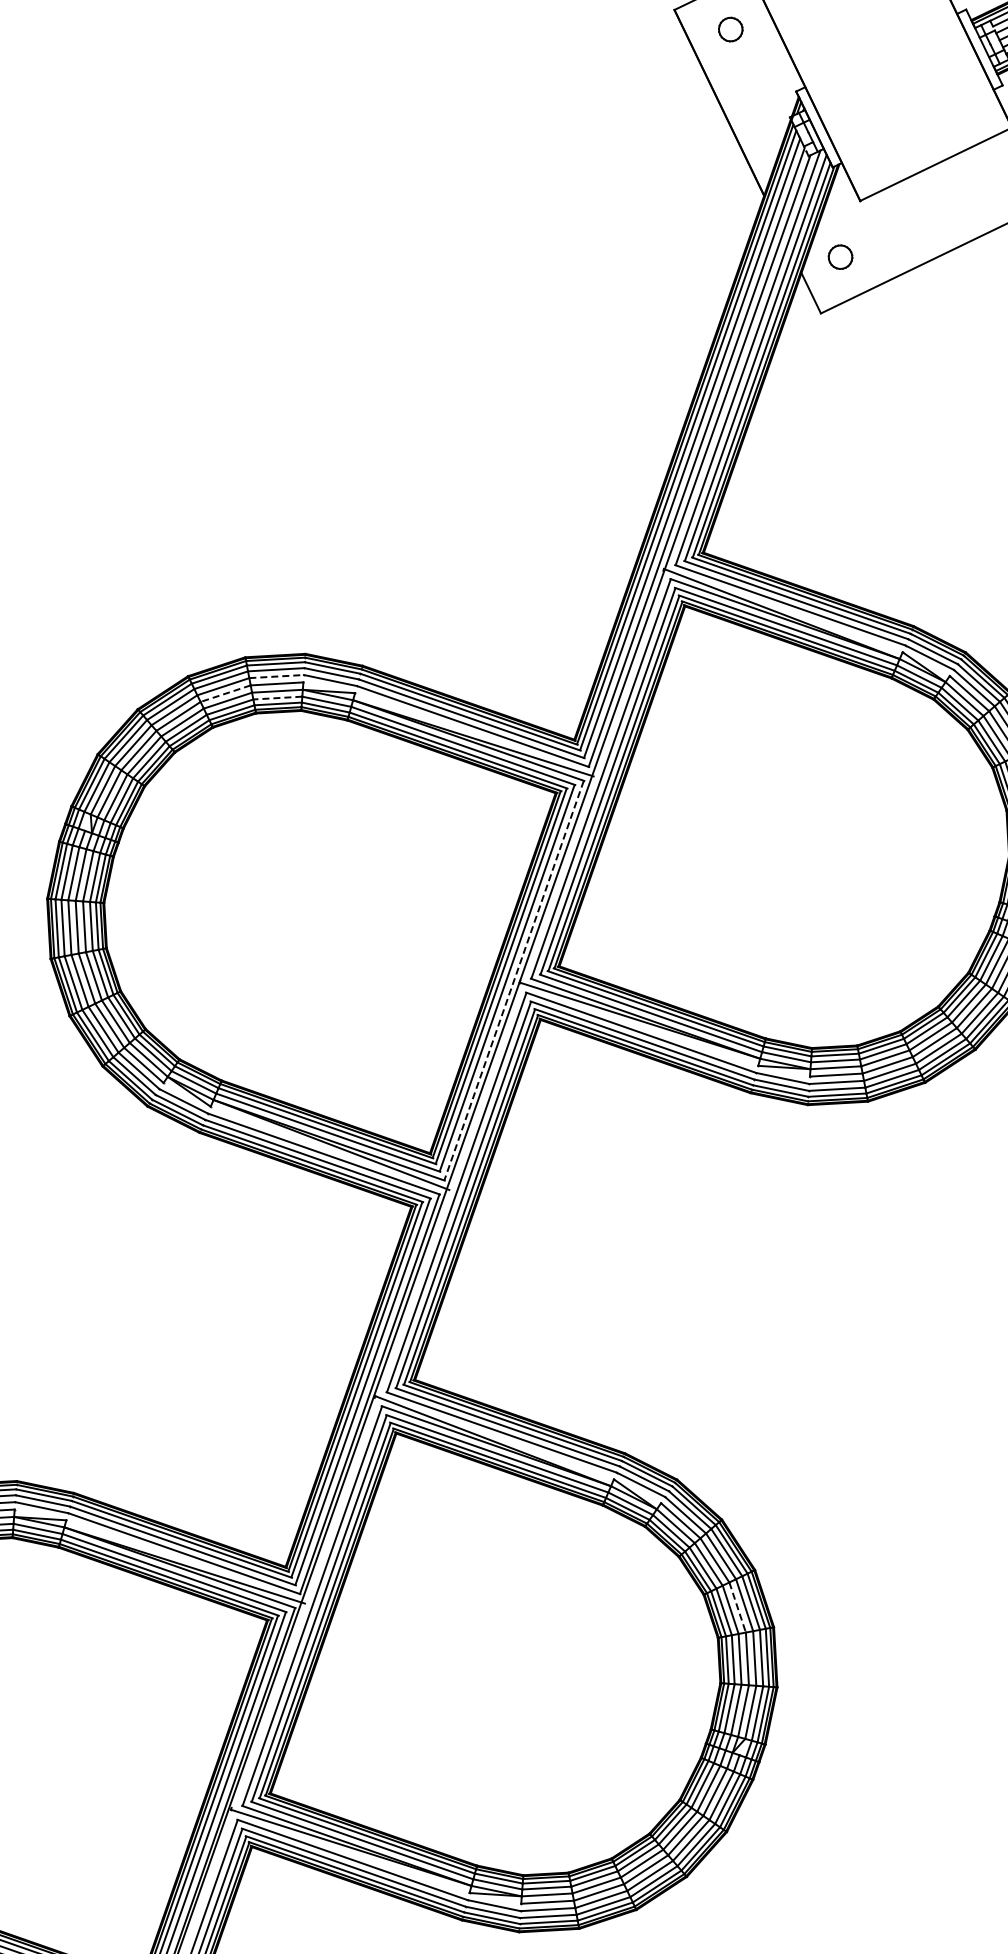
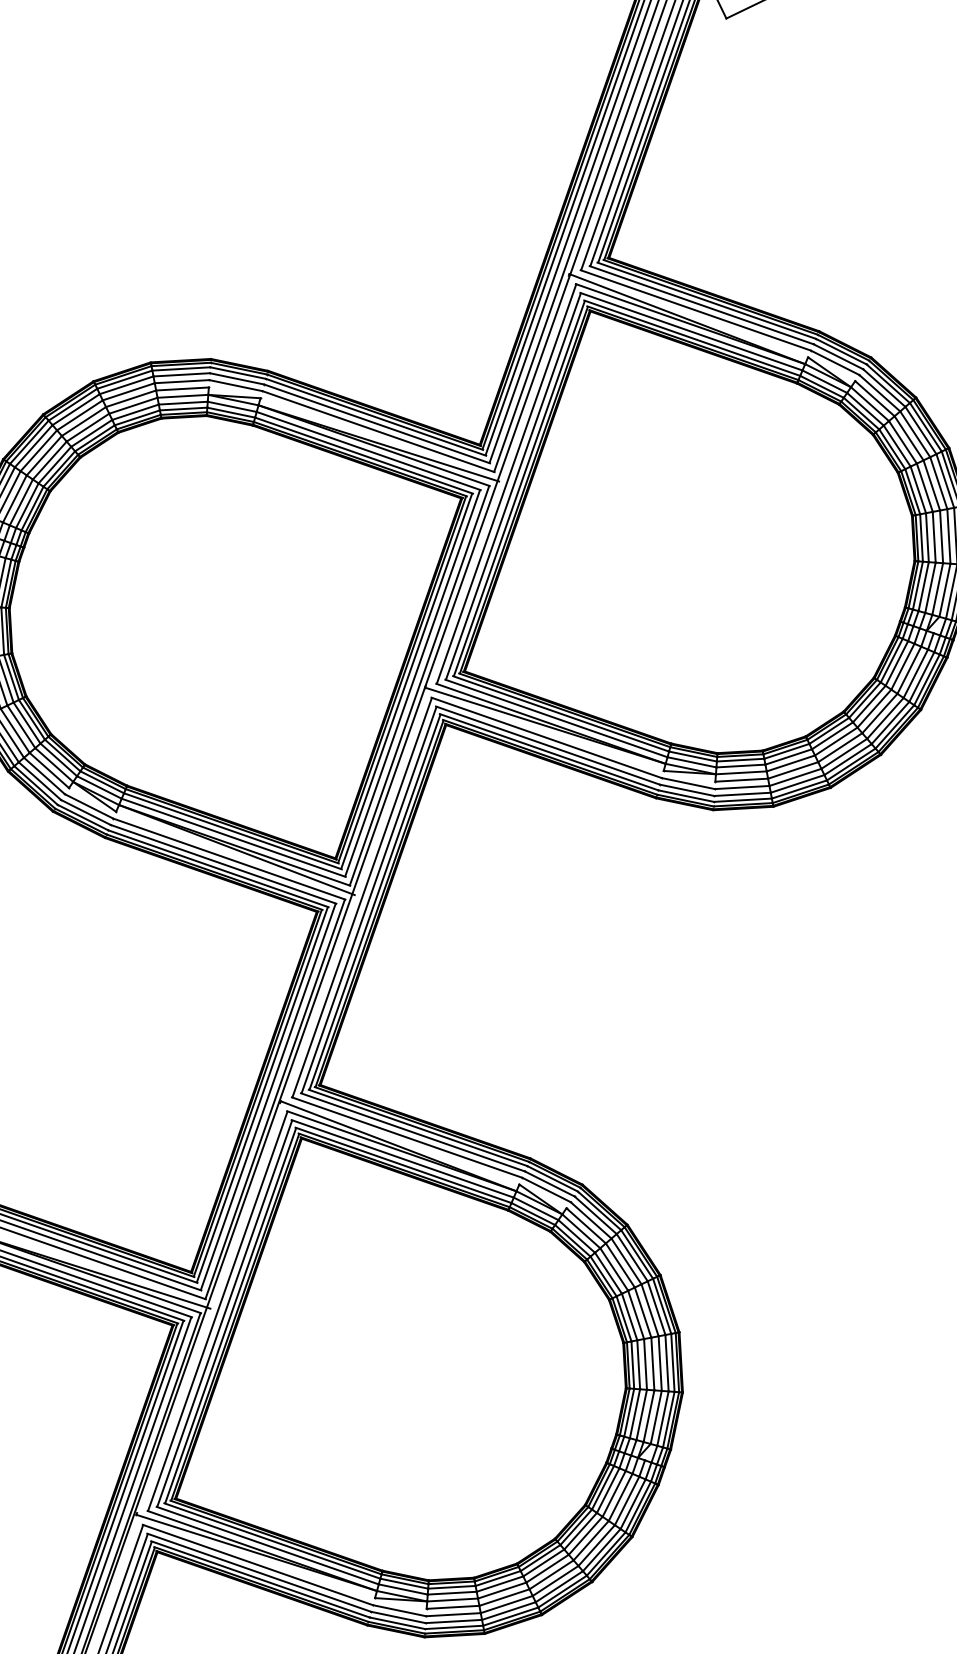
line: (277, 676) -> (182, 381), dashed -> solid
line: (225, 693) -> (130, 398), dashed -> solid
line: (277, 698) -> (182, 403), dashed -> solid
line: (514, 980) -> (419, 685), dashed -> solid
line: (737, 1608) -> (642, 1313), dashed -> solid

